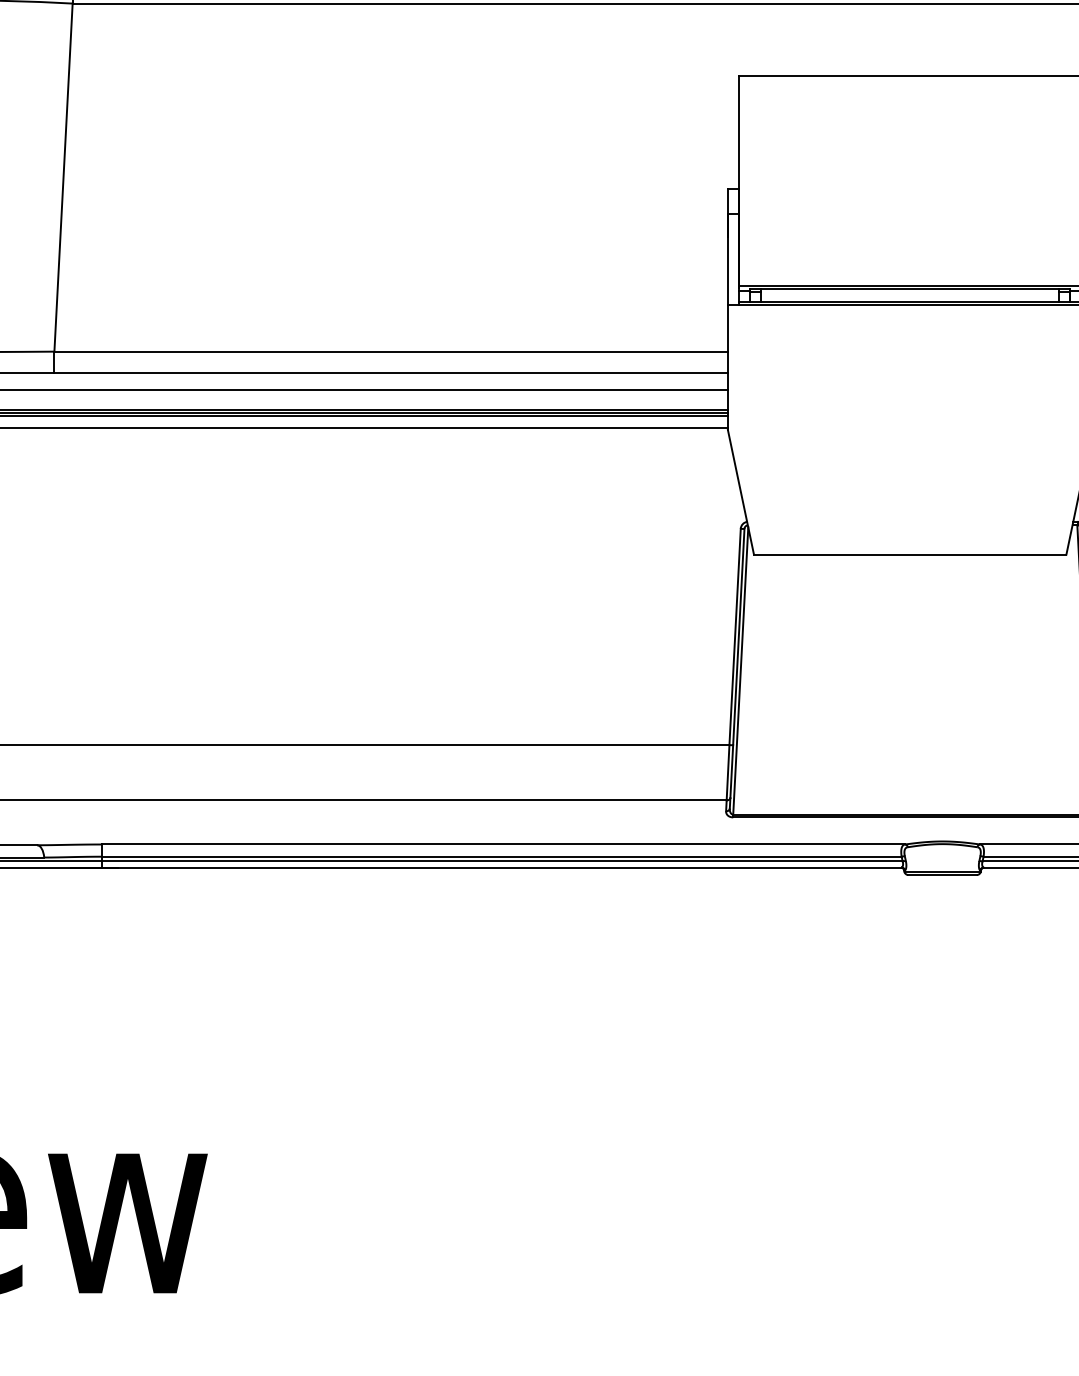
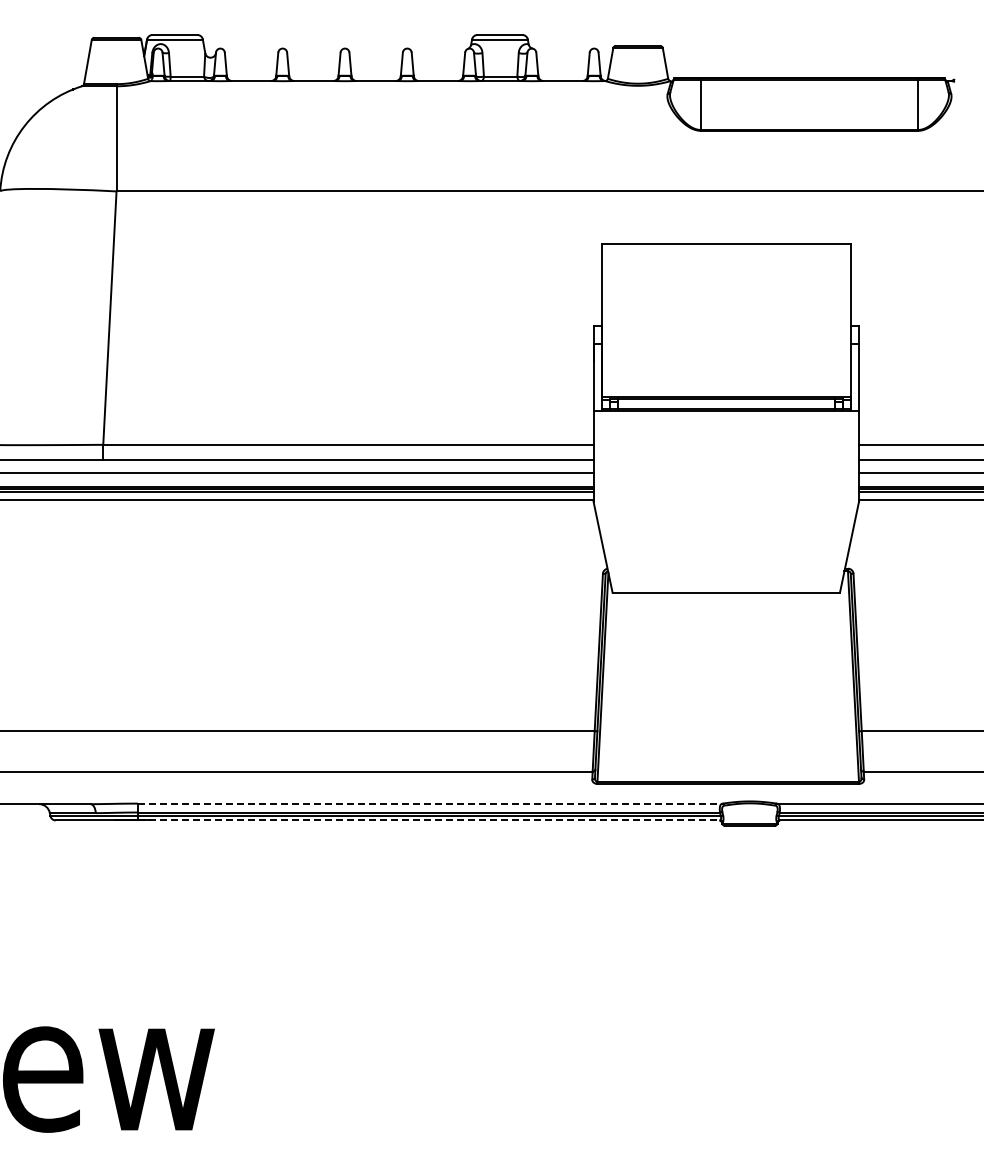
line: (503, 844) -> (430, 803), solid -> dashed
line: (502, 867) -> (429, 820), solid -> dashed

